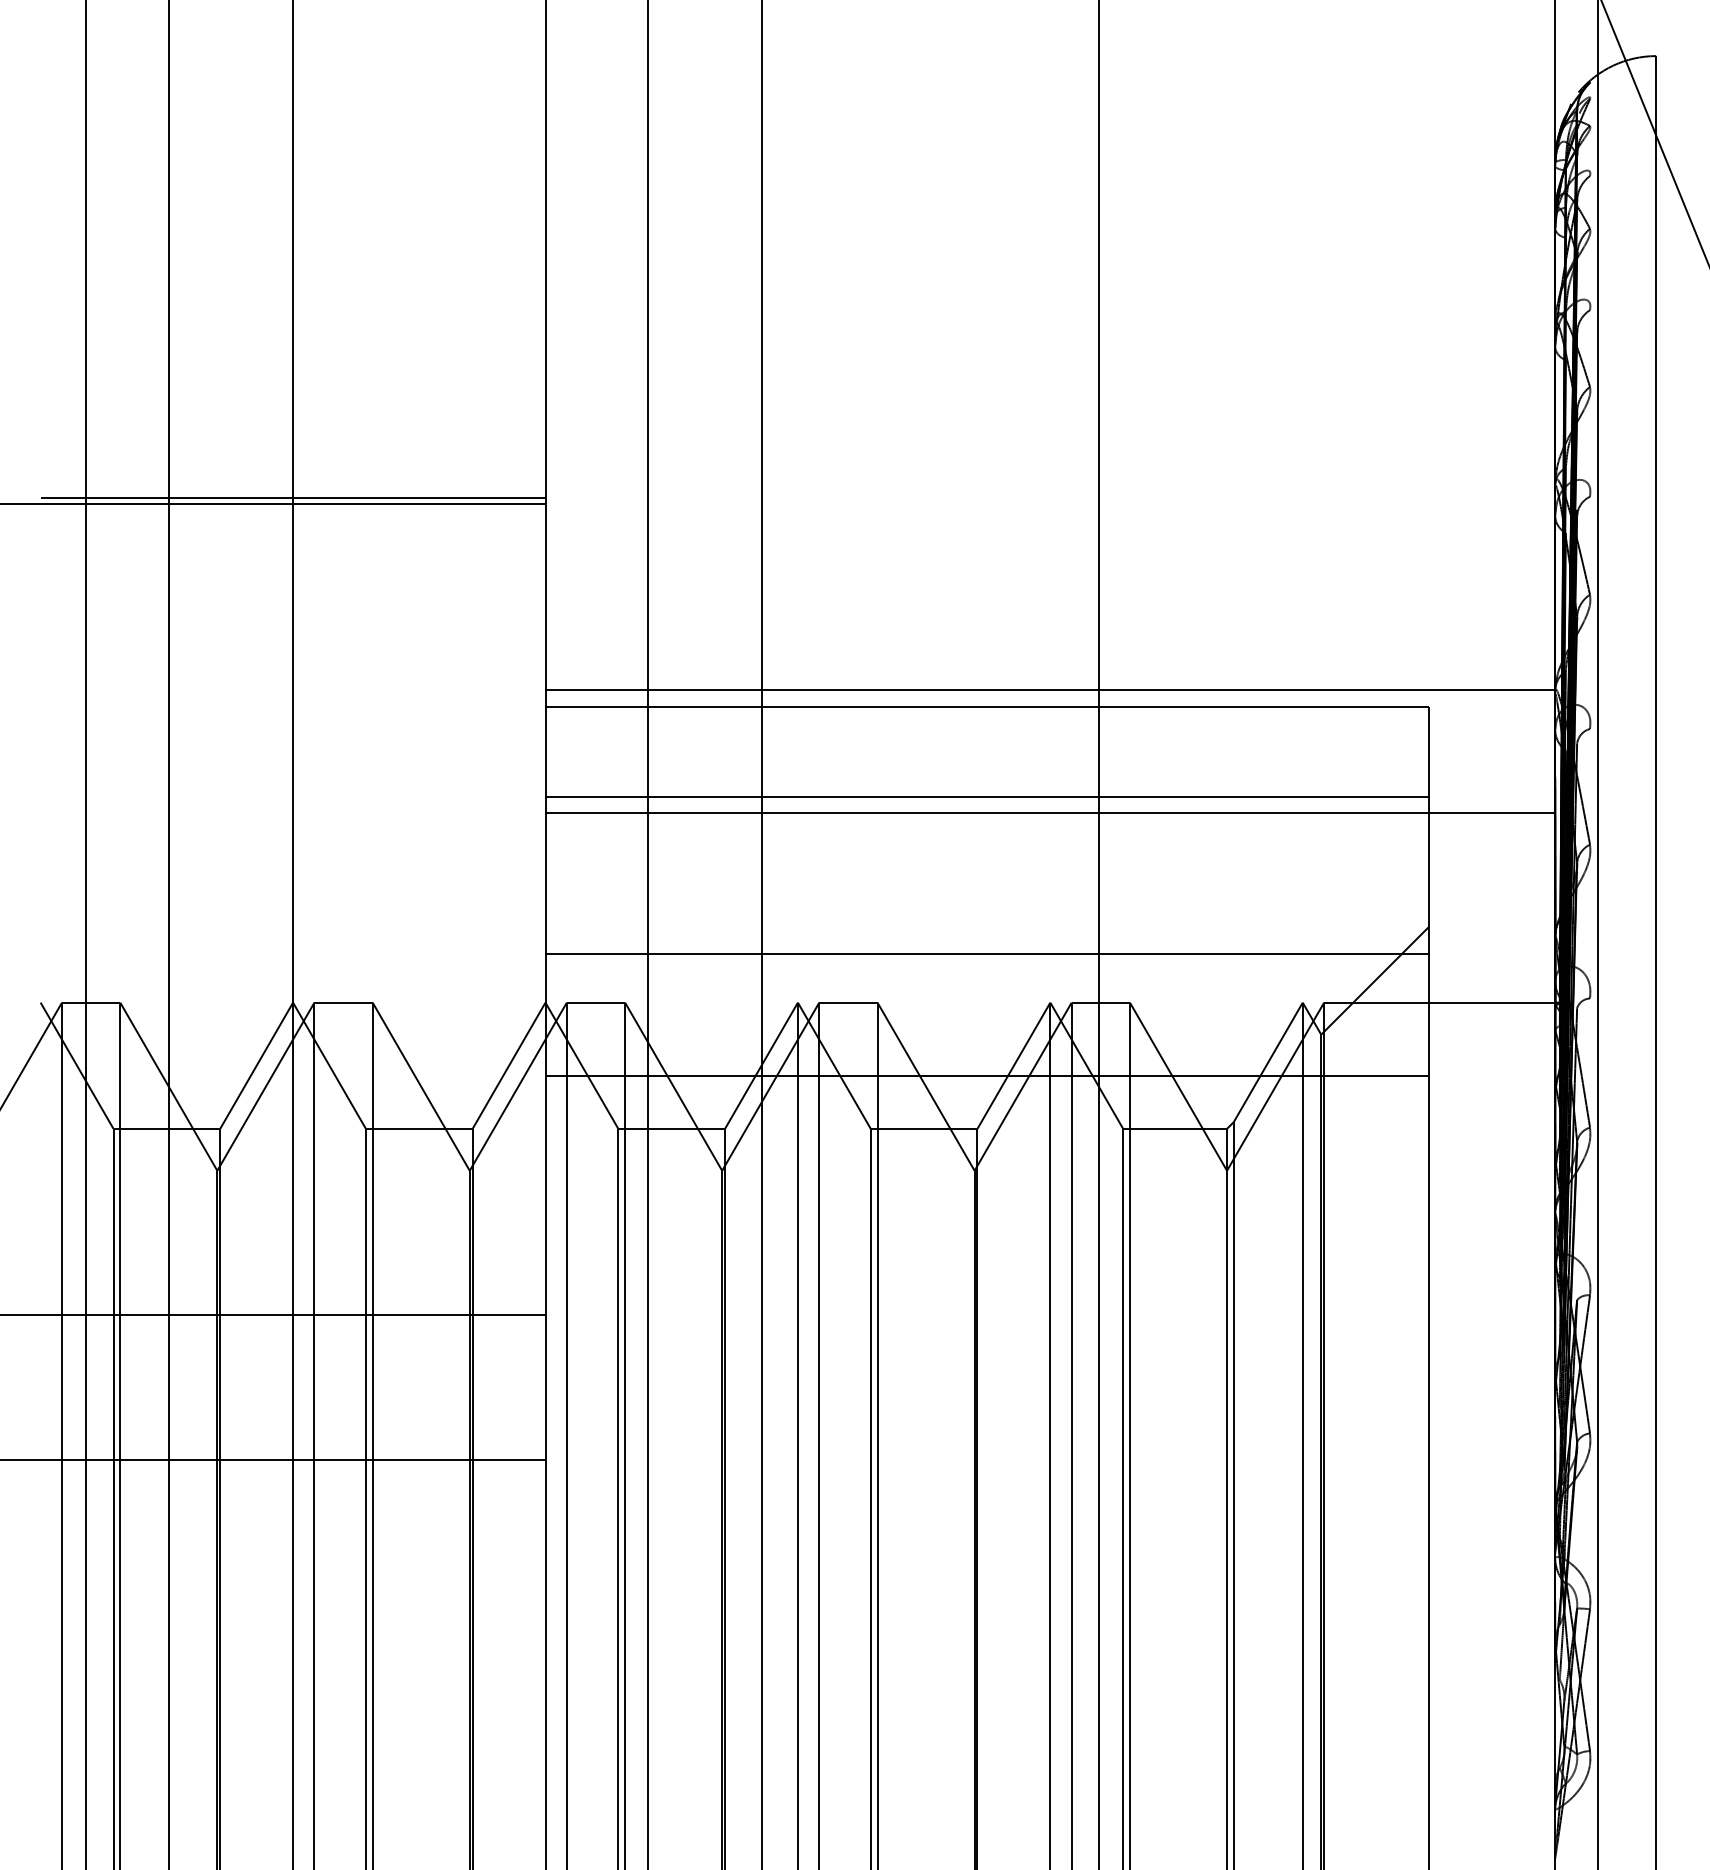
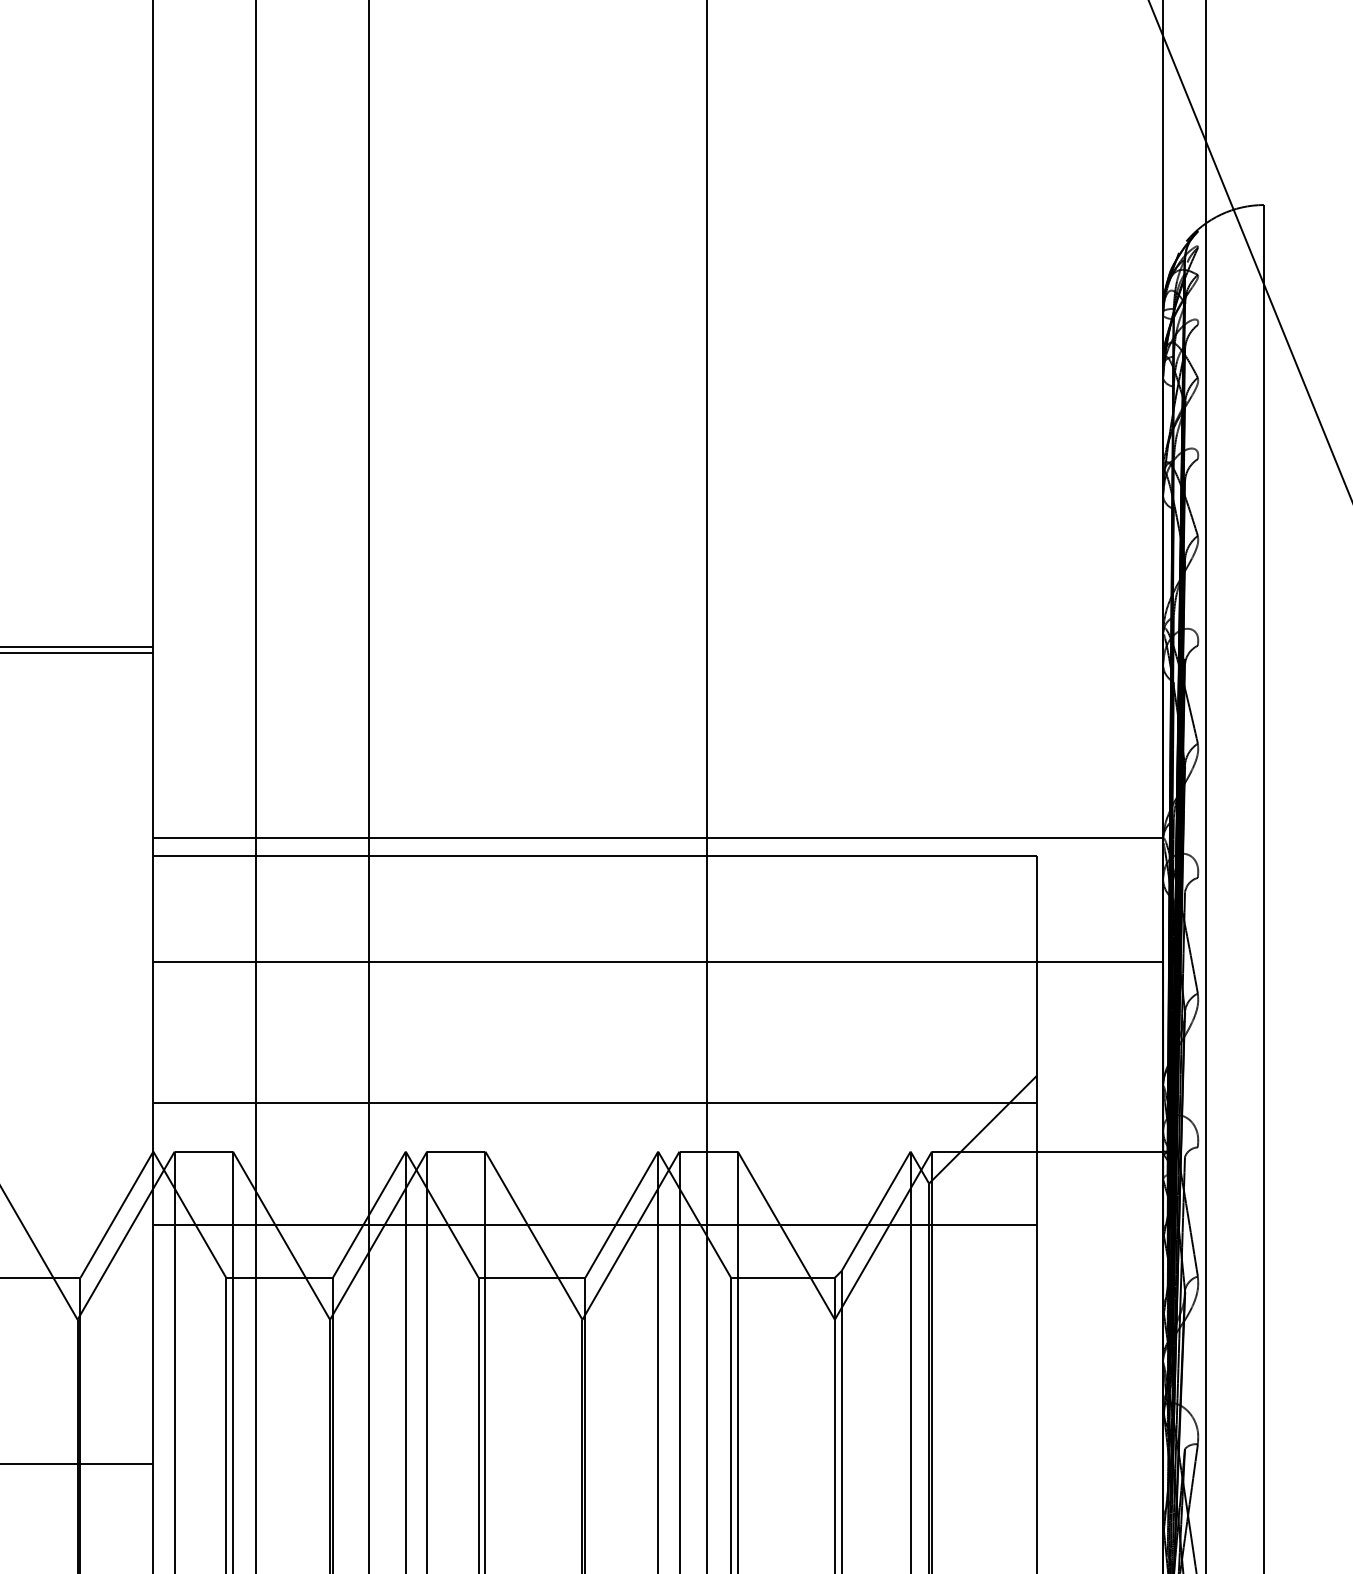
line: (986, 797) -> (594, 946), removed

